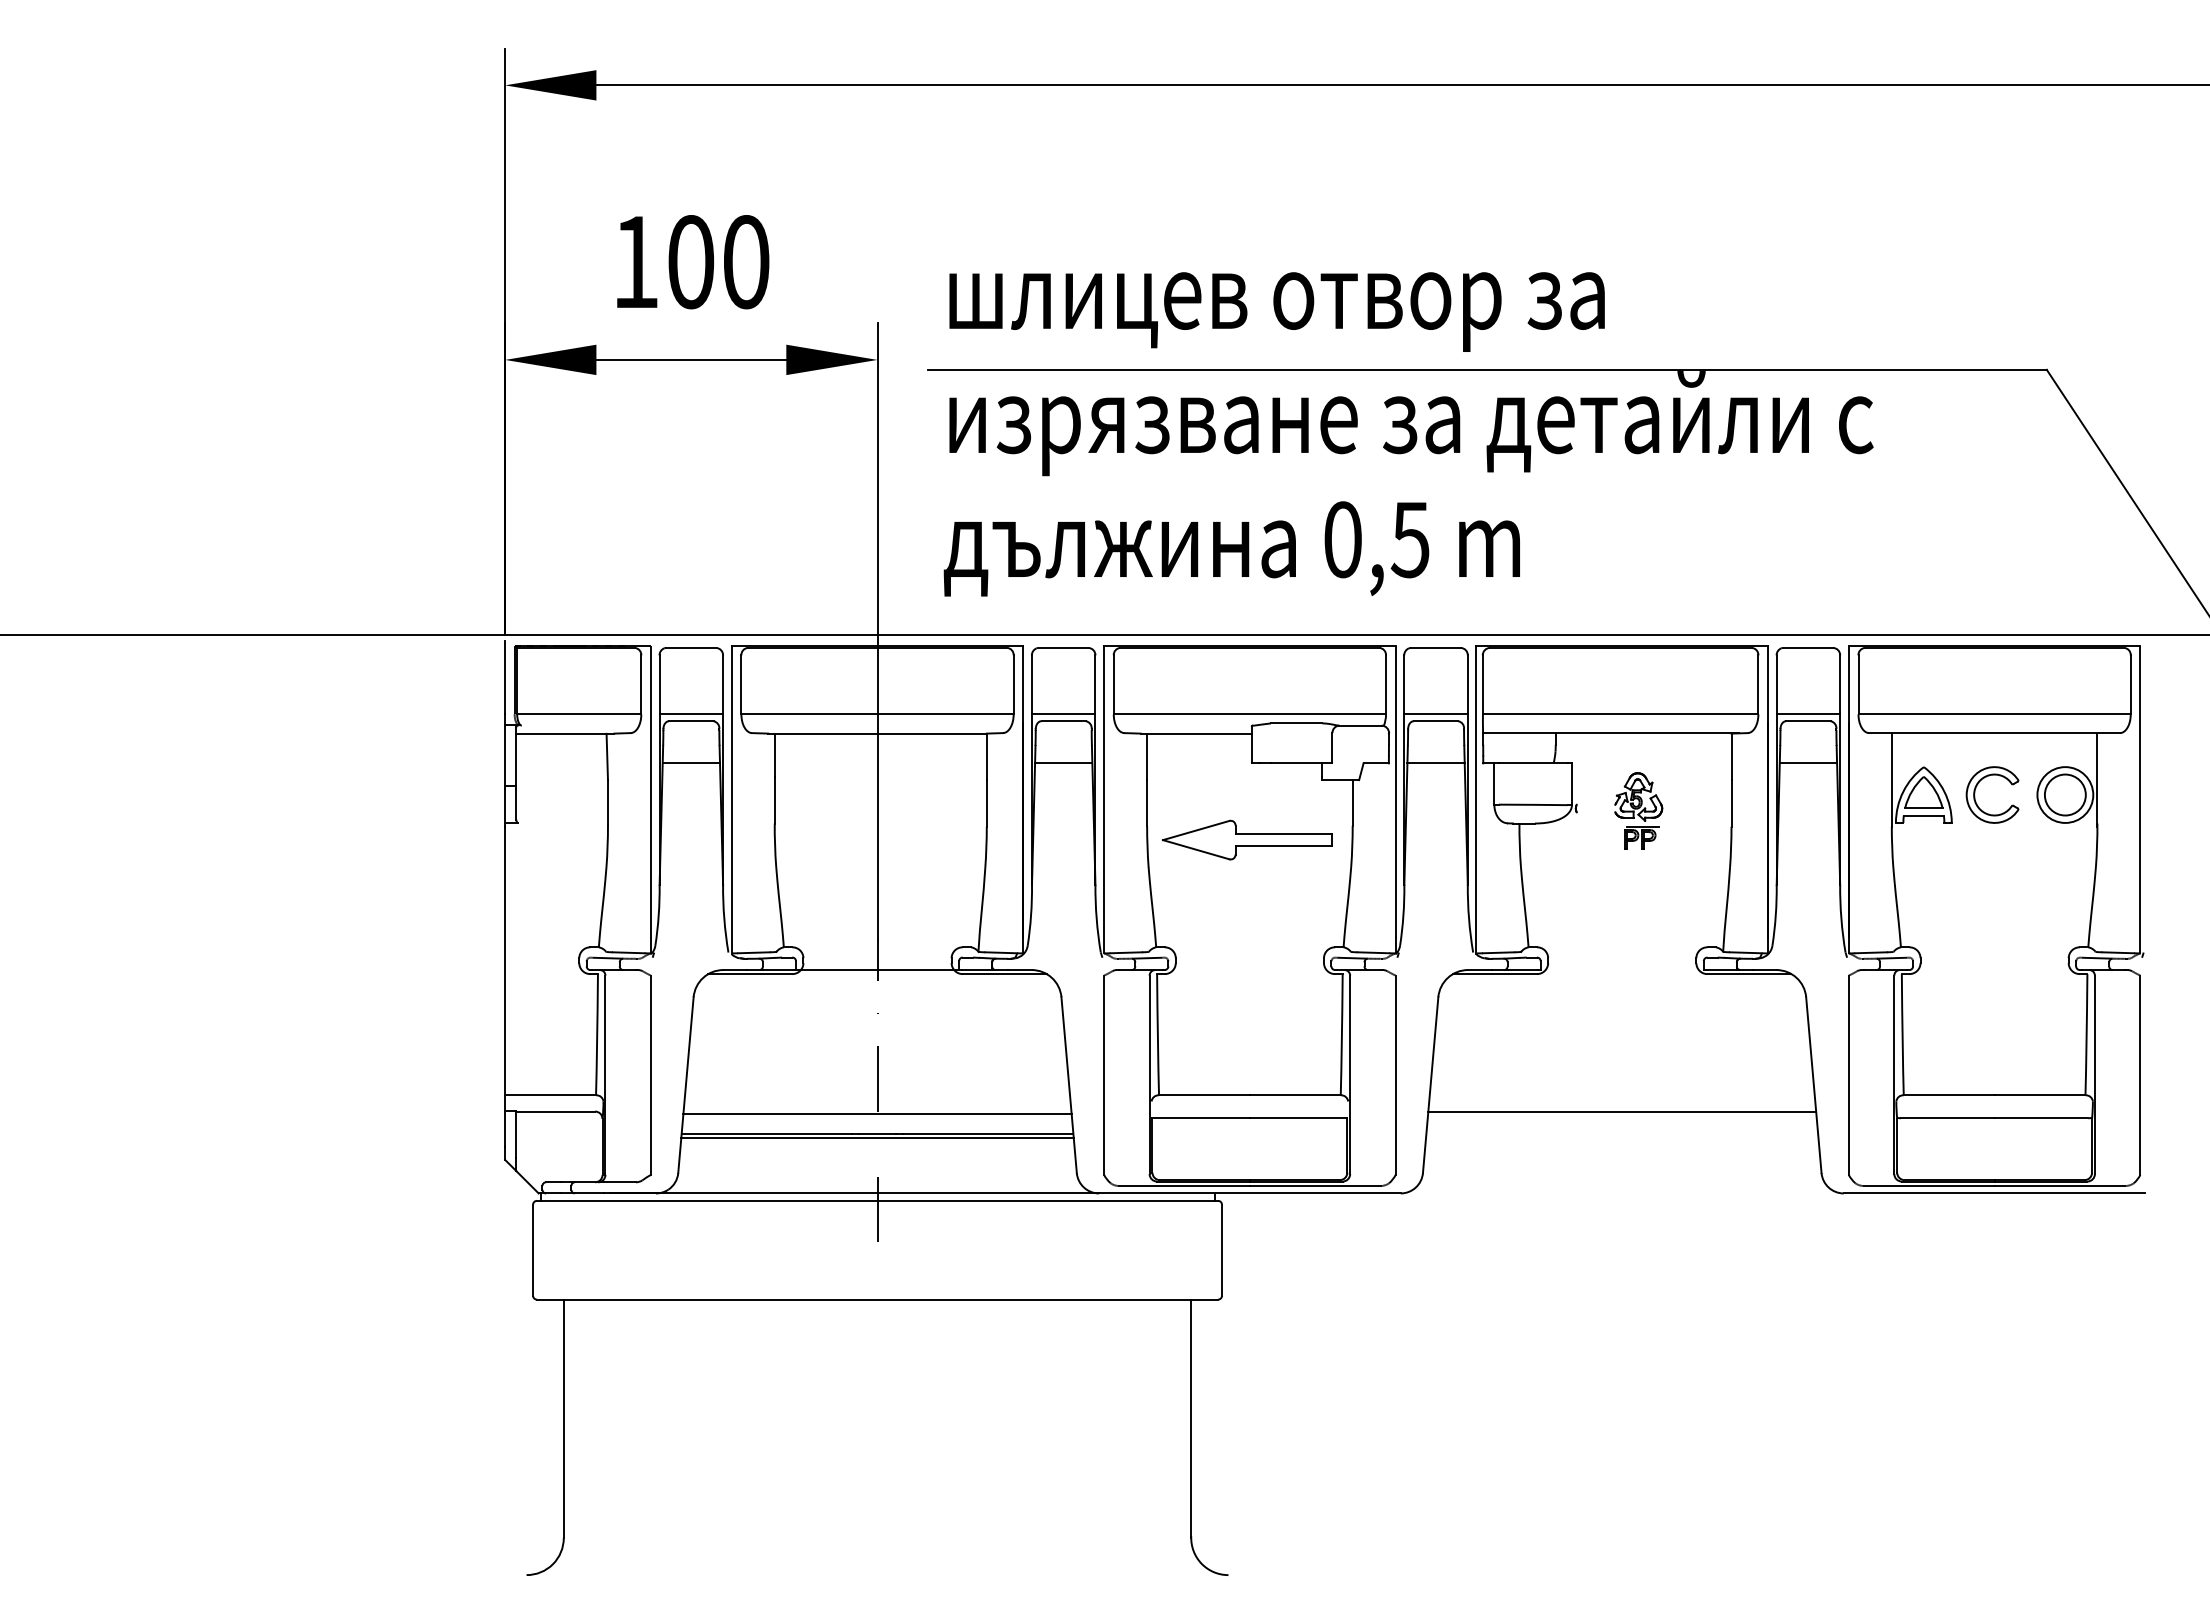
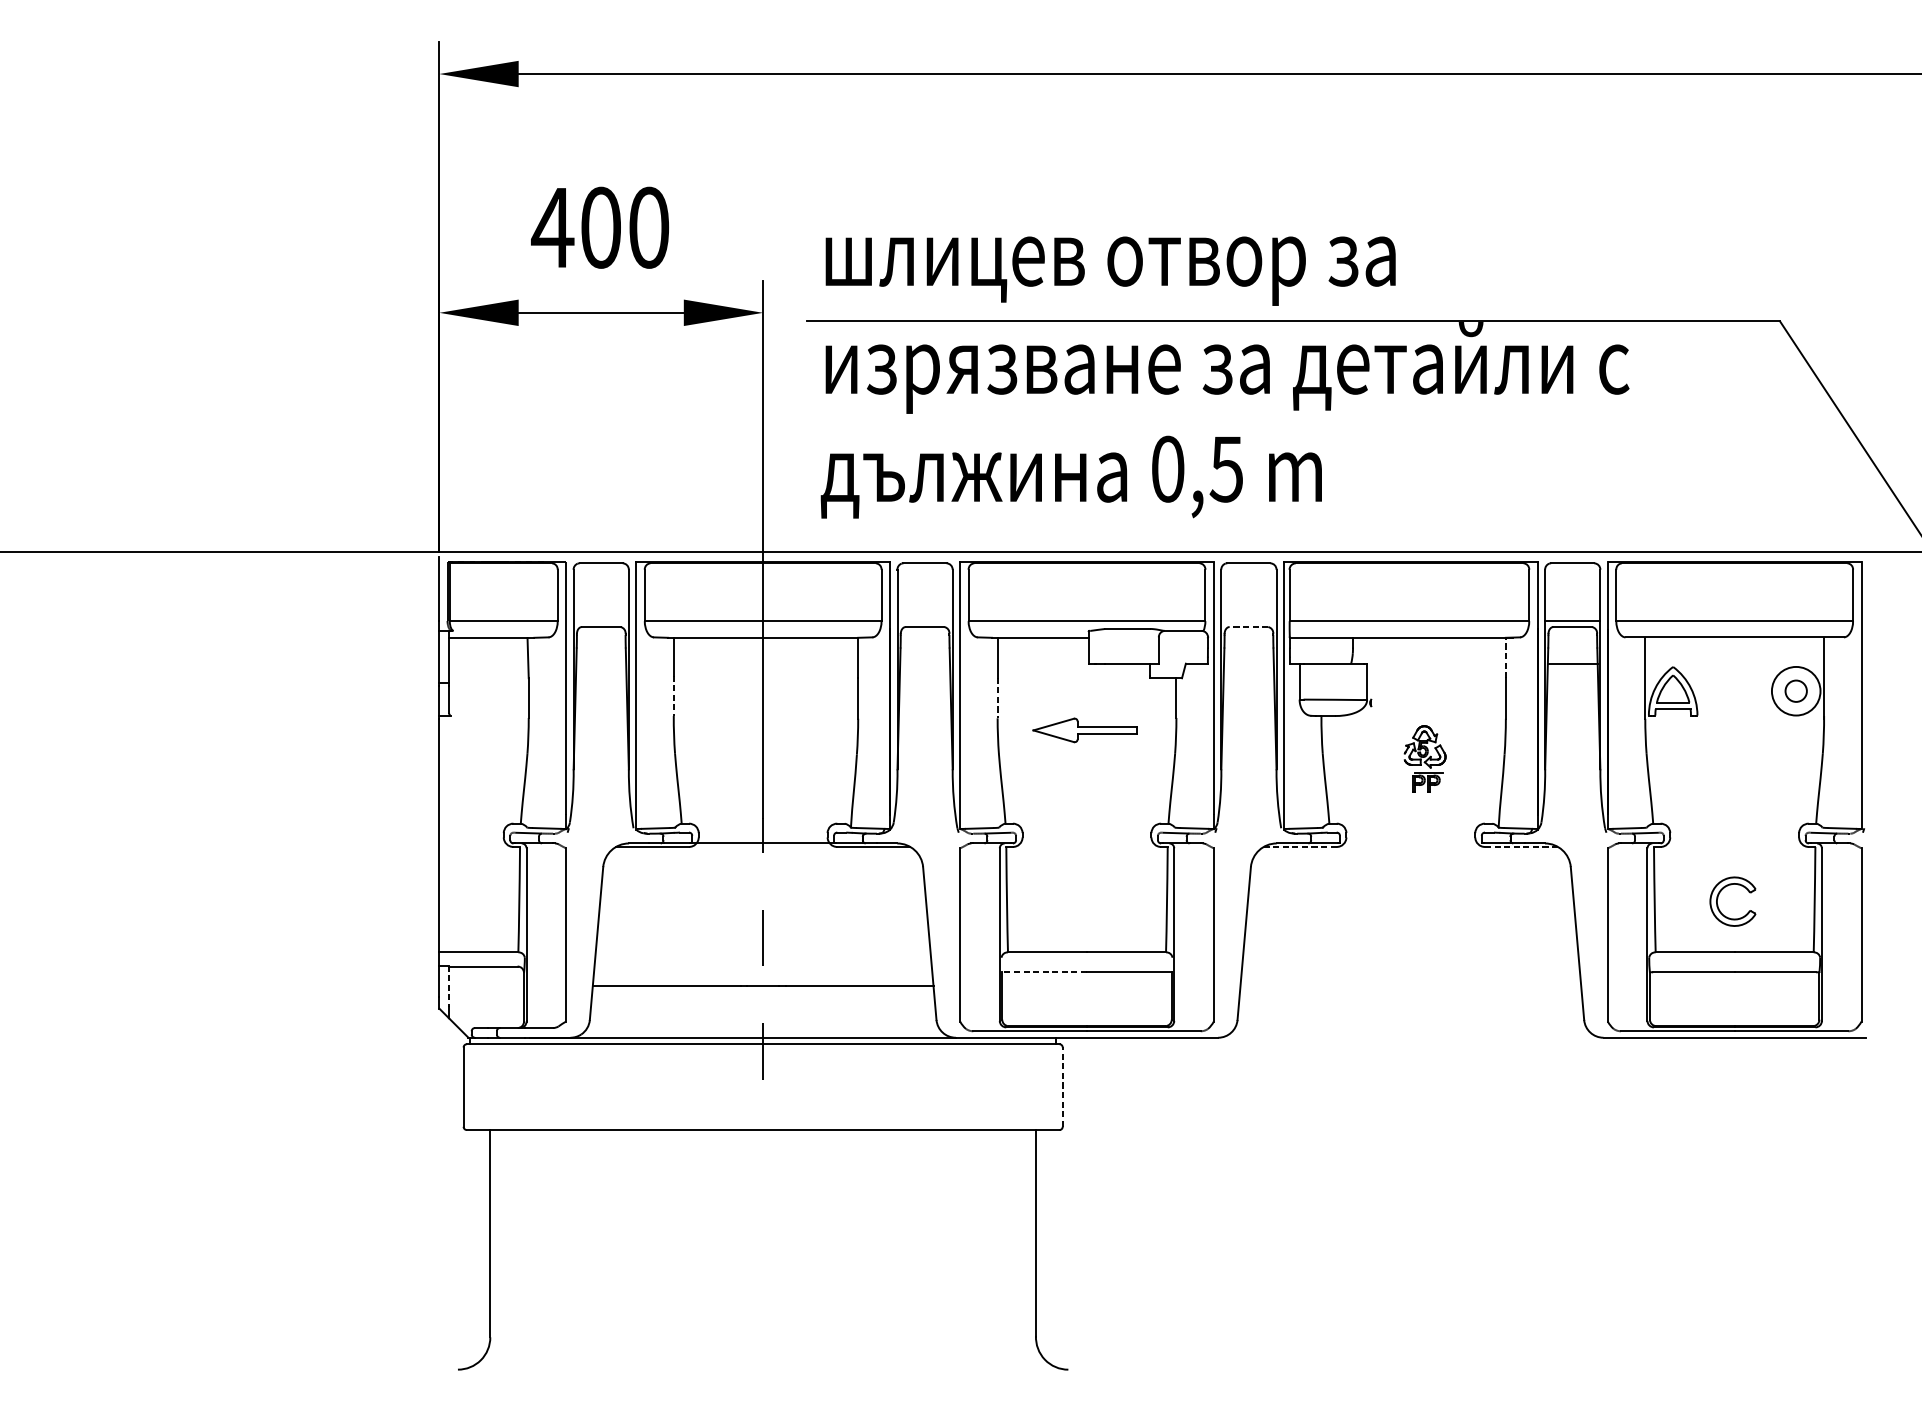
text: (635, 261) -> (552, 227), 100 -> 400
line: (691, 714) -> (601, 621), removed
line: (1063, 714) -> (924, 621), removed
line: (1435, 714) -> (1248, 621), removed
line: (1435, 721) -> (1248, 627), solid -> dashed
line: (1731, 756) -> (1505, 657), solid -> dashed
line: (691, 763) -> (601, 663), removed
line: (1063, 763) -> (924, 663), removed
line: (1435, 763) -> (1248, 663), removed
part: (1977, 786) -> (1719, 894), moved
circle: (2064, 794) -> (1795, 690), size x0.6
line: (774, 800) -> (673, 695), solid -> dashed
line: (1147, 803) -> (997, 698), solid -> dashed
part: (1638, 810) -> (1424, 758), moved
part: (1247, 839) -> (1084, 729), size x0.7
line: (1495, 974) -> (1300, 847), solid -> dashed
line: (1749, 974) -> (1521, 847), solid -> dashed
line: (1622, 1111) -> (1411, 966), removed
line: (877, 1114) -> (763, 969), removed
line: (1201, 1118) -> (1044, 972), solid -> dashed
line: (516, 1134) -> (449, 986), solid -> dashed
line: (877, 1138) -> (763, 989), removed
line: (1221, 1250) -> (1062, 1087), solid -> dashed

